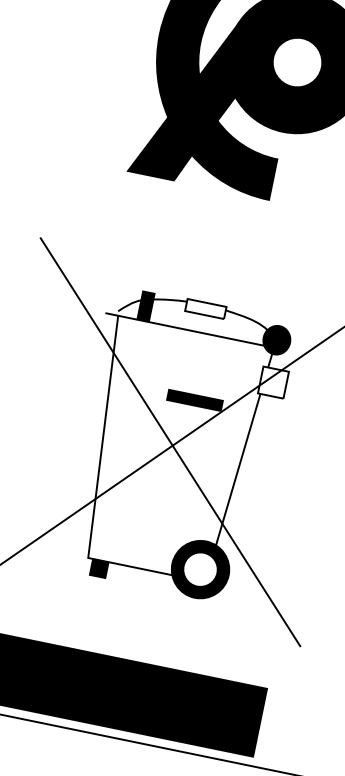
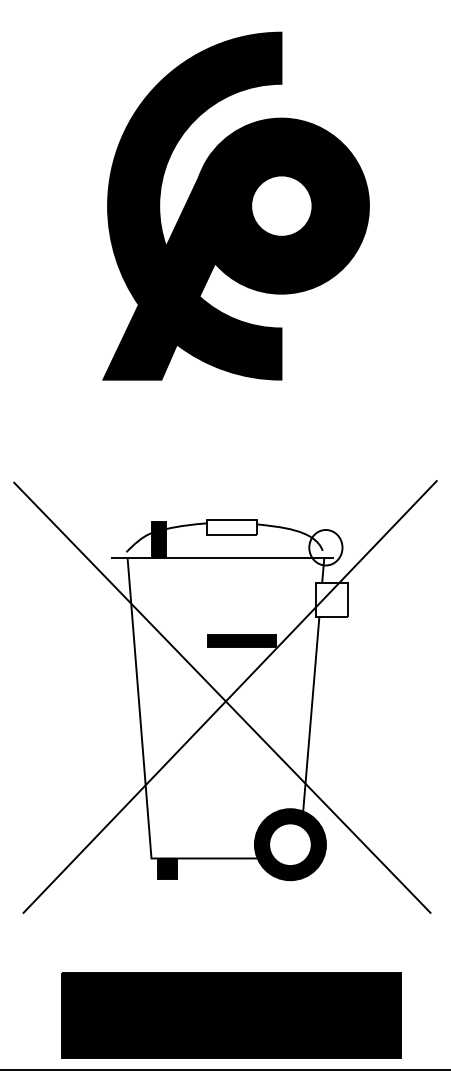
fill: (276, 339) -> (325, 547), removed

